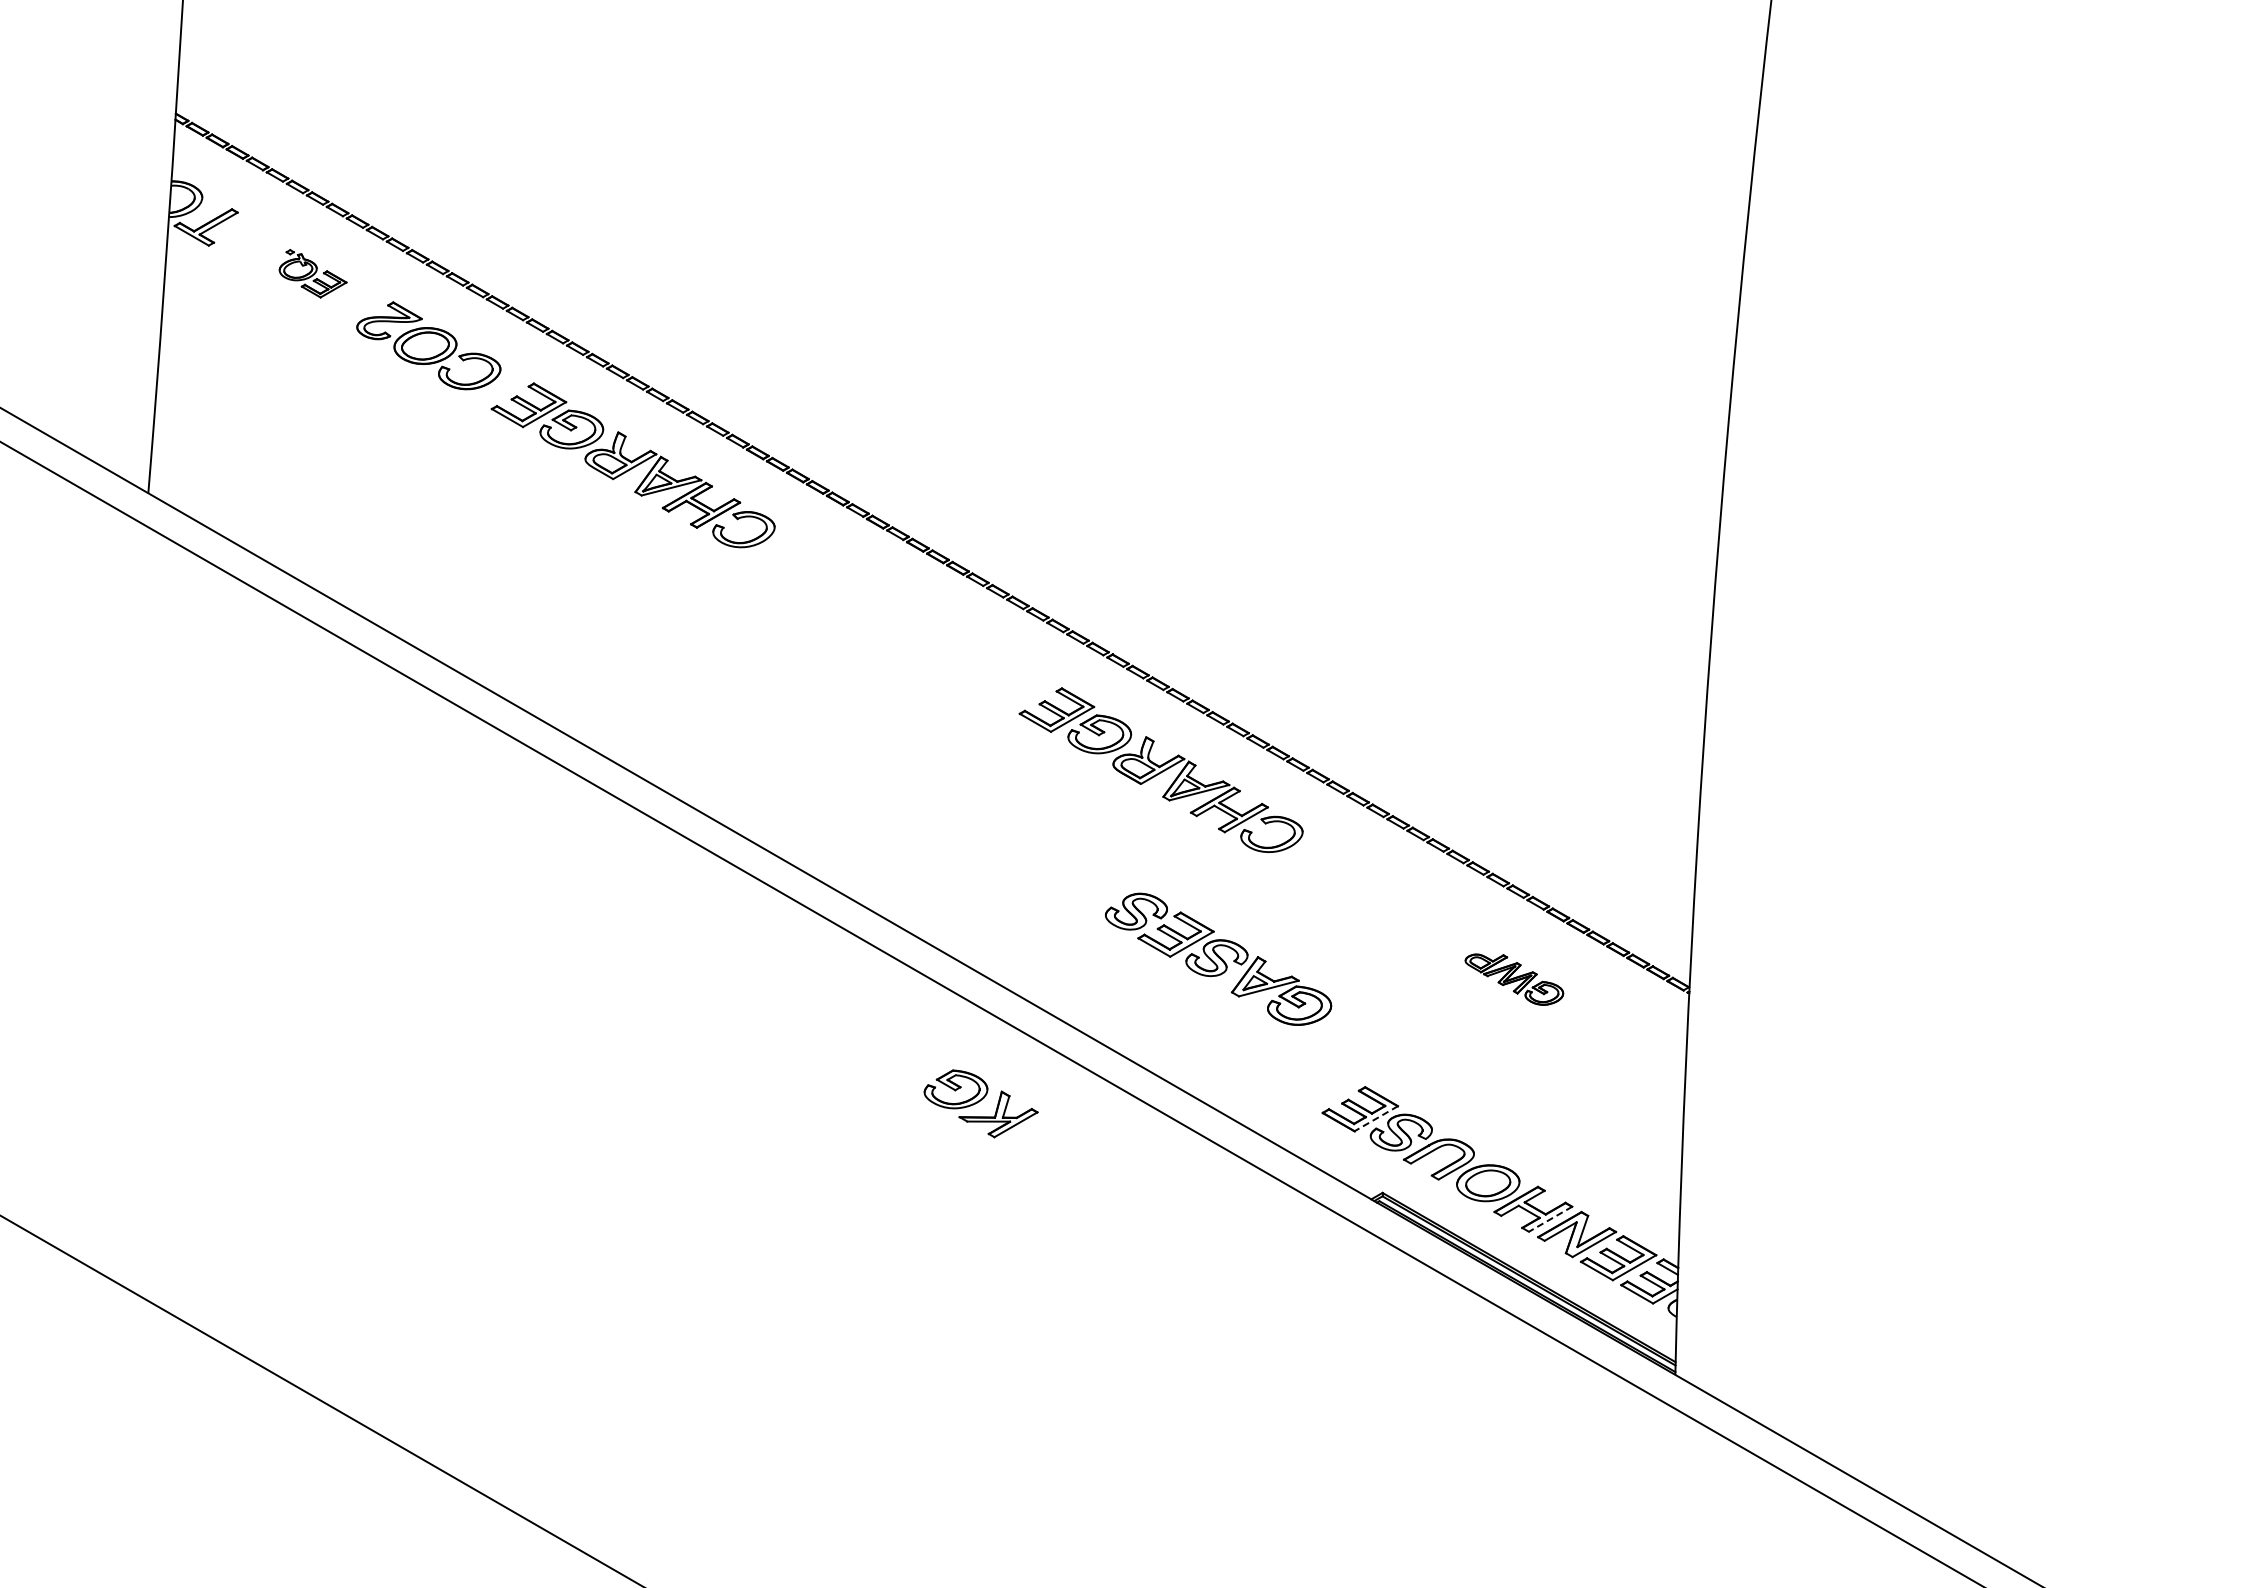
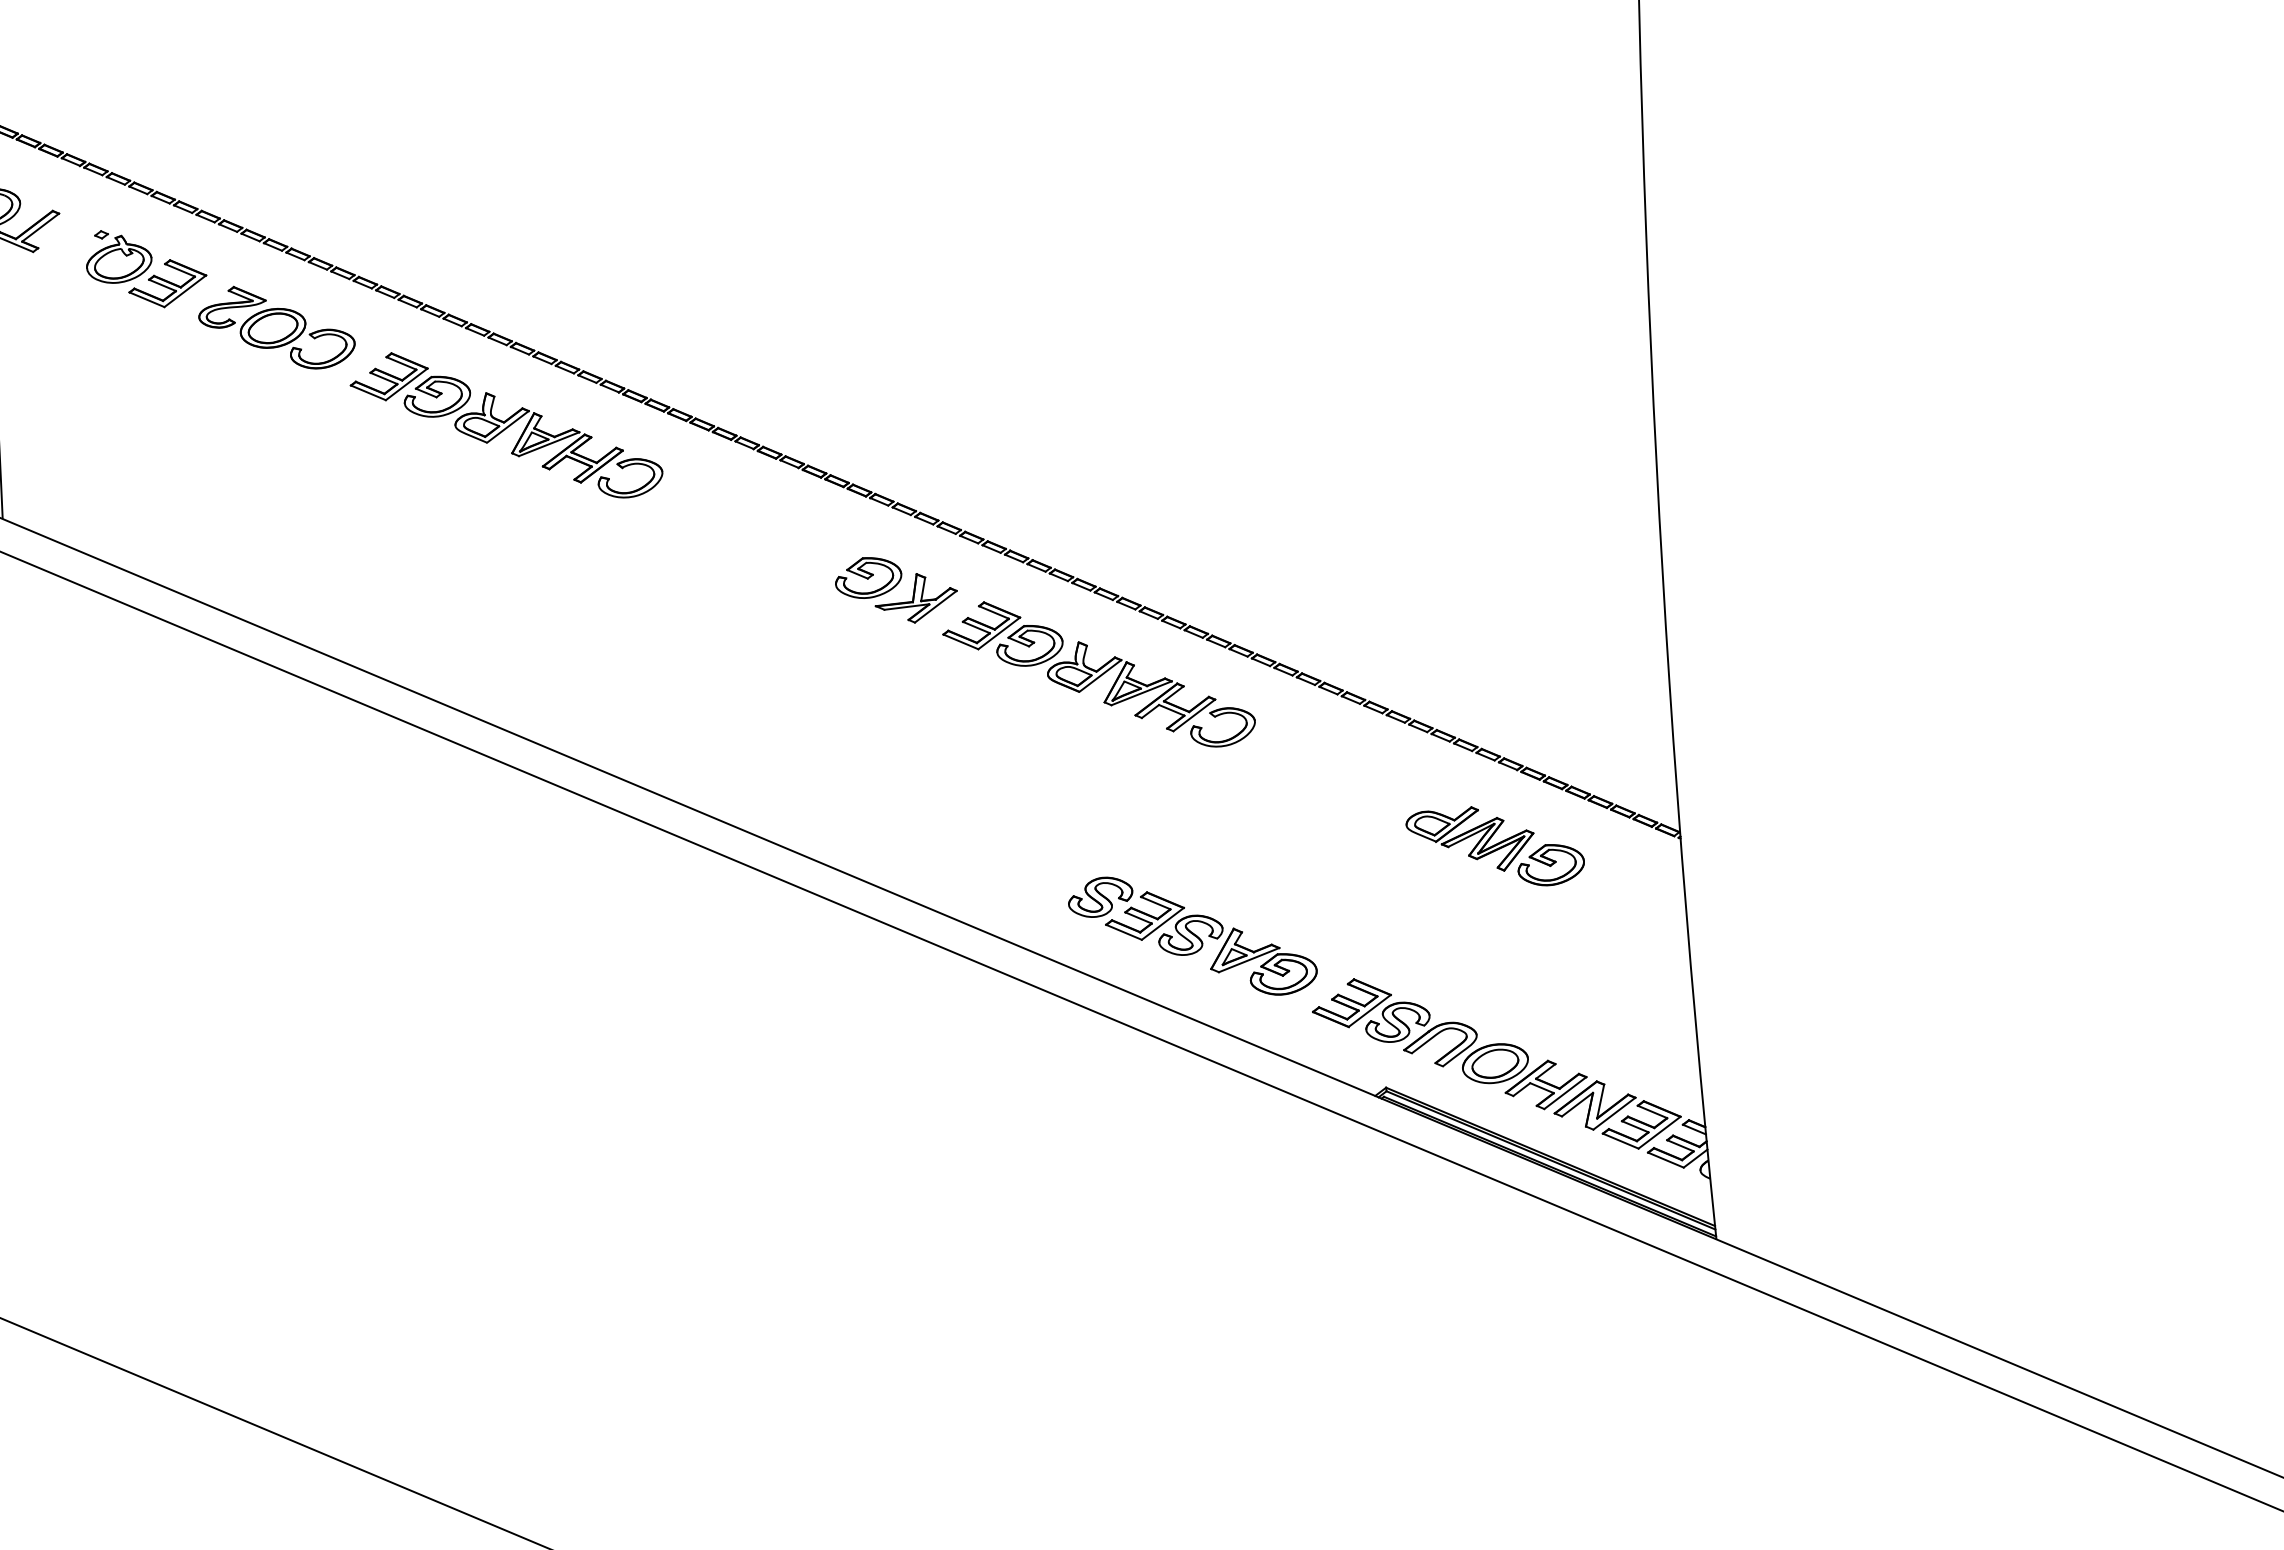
part: (312, 273) -> (145, 267), size x1.67
part: (1218, 958) -> (1192, 935), moved
part: (1514, 979) -> (1495, 847), size x1.67
part: (980, 1103) -> (895, 589), moved
line: (1375, 1118) -> (1368, 1010), dashed -> solid
line: (1550, 1219) -> (1565, 1093), dashed -> solid

